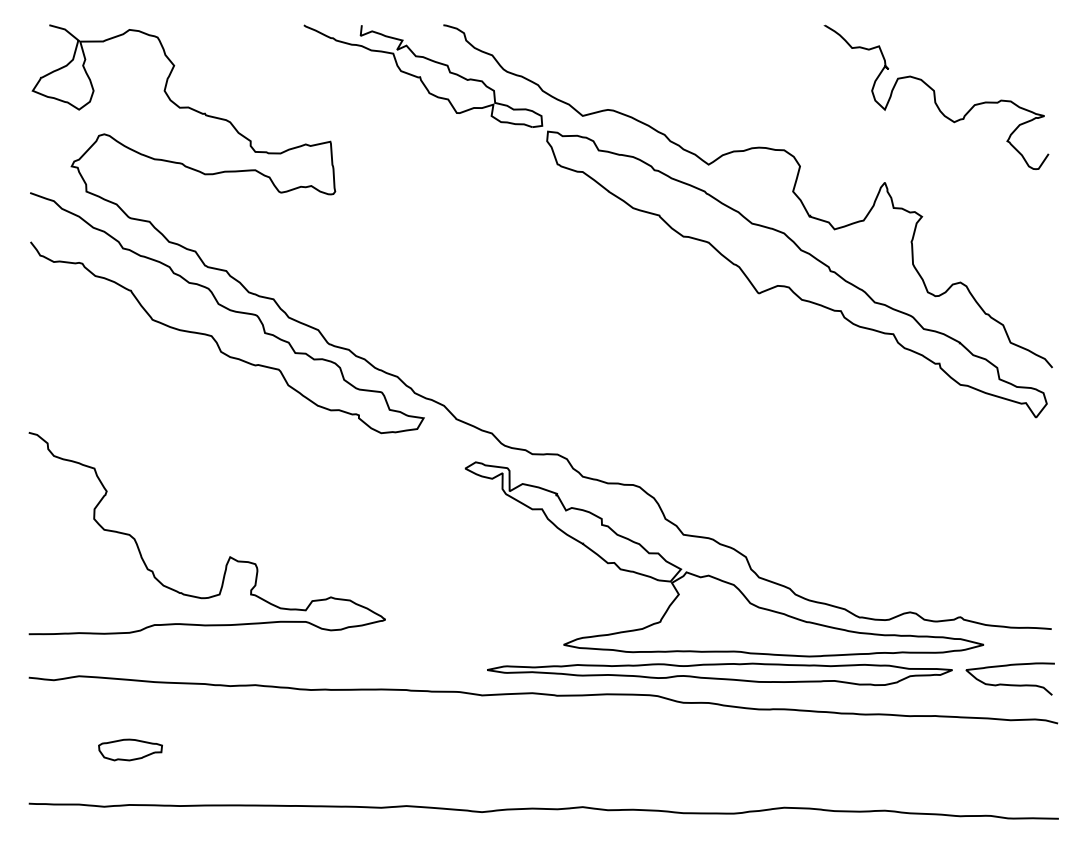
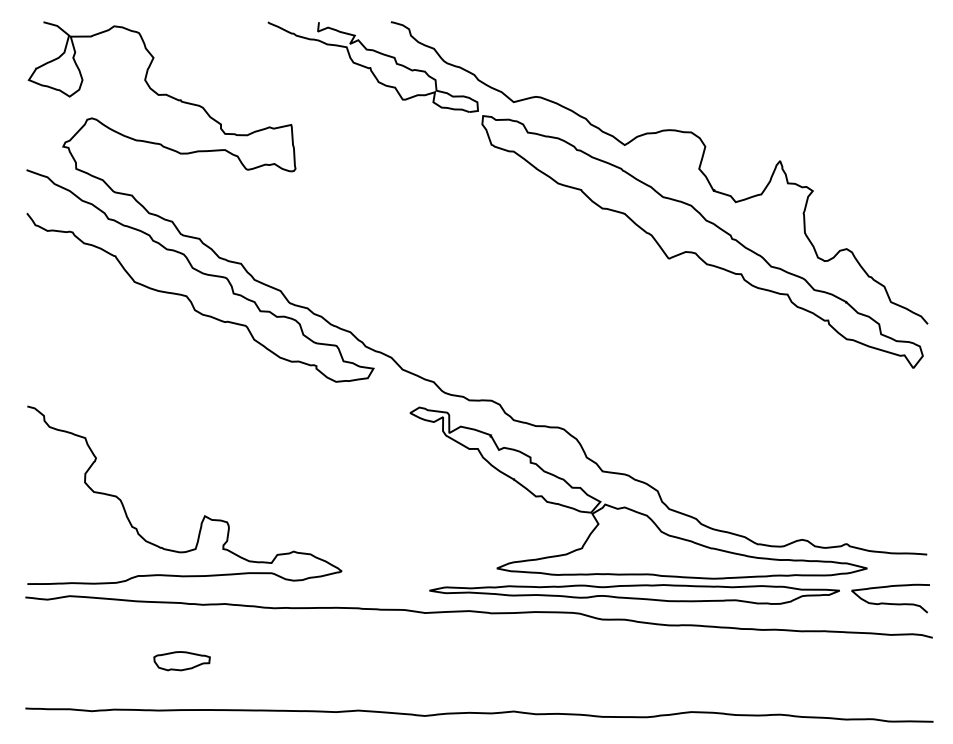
curve: (935, 97) -> (824, 85), removed
curve: (229, 556) -> (204, 515), moved
part: (129, 750) -> (181, 661), moved

